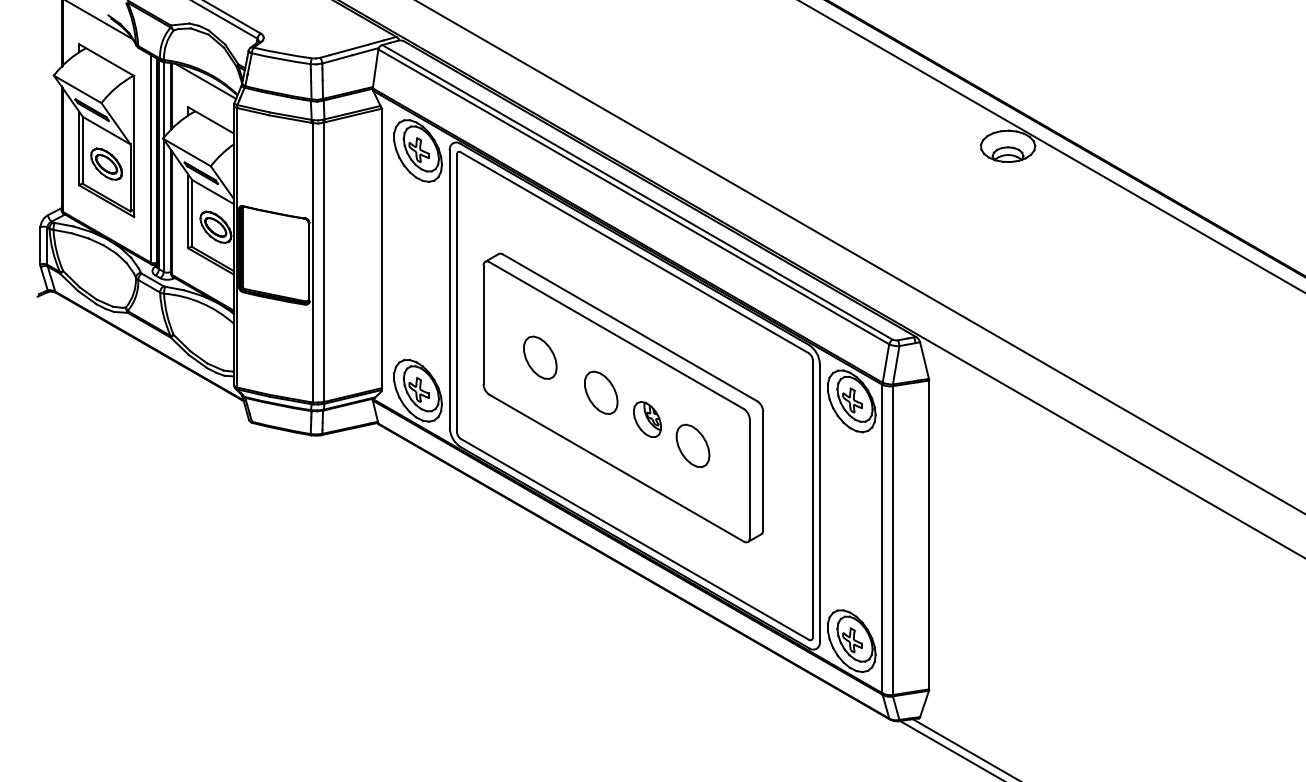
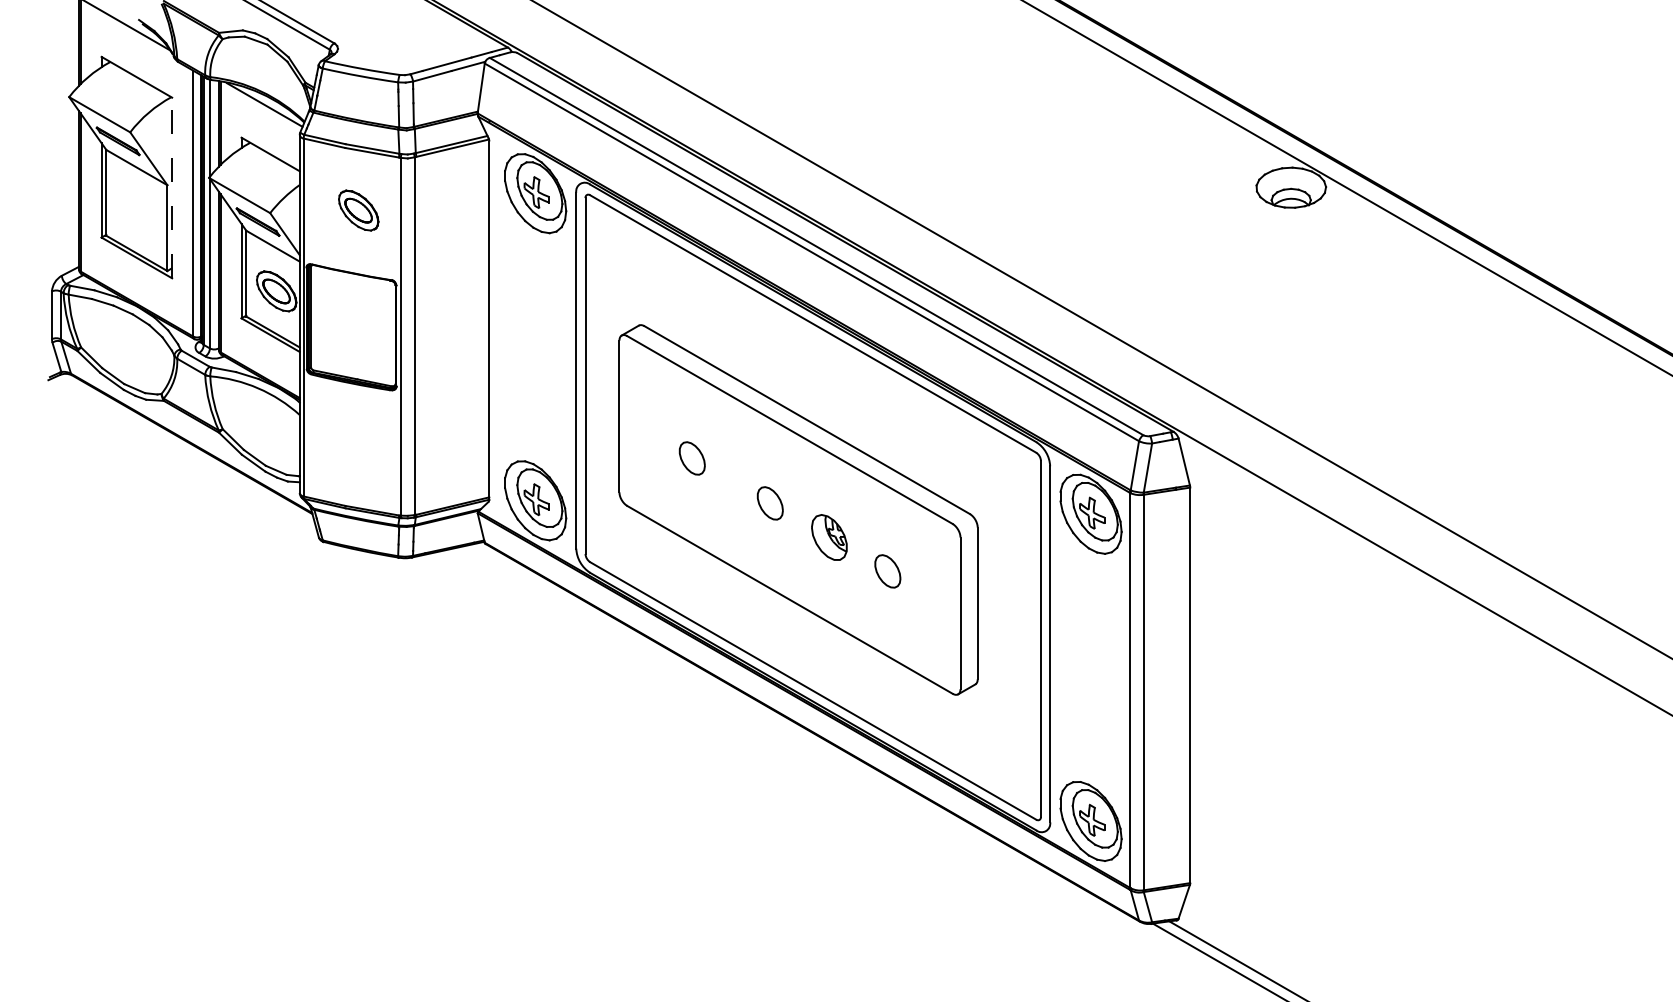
line: (134, 146) -> (172, 187), solid -> dashed
part: (106, 164) -> (358, 210), moved
part: (540, 357) -> (692, 458), size x0.6
part: (601, 392) -> (770, 503), size x0.6
part: (692, 446) -> (887, 571), size x0.6

